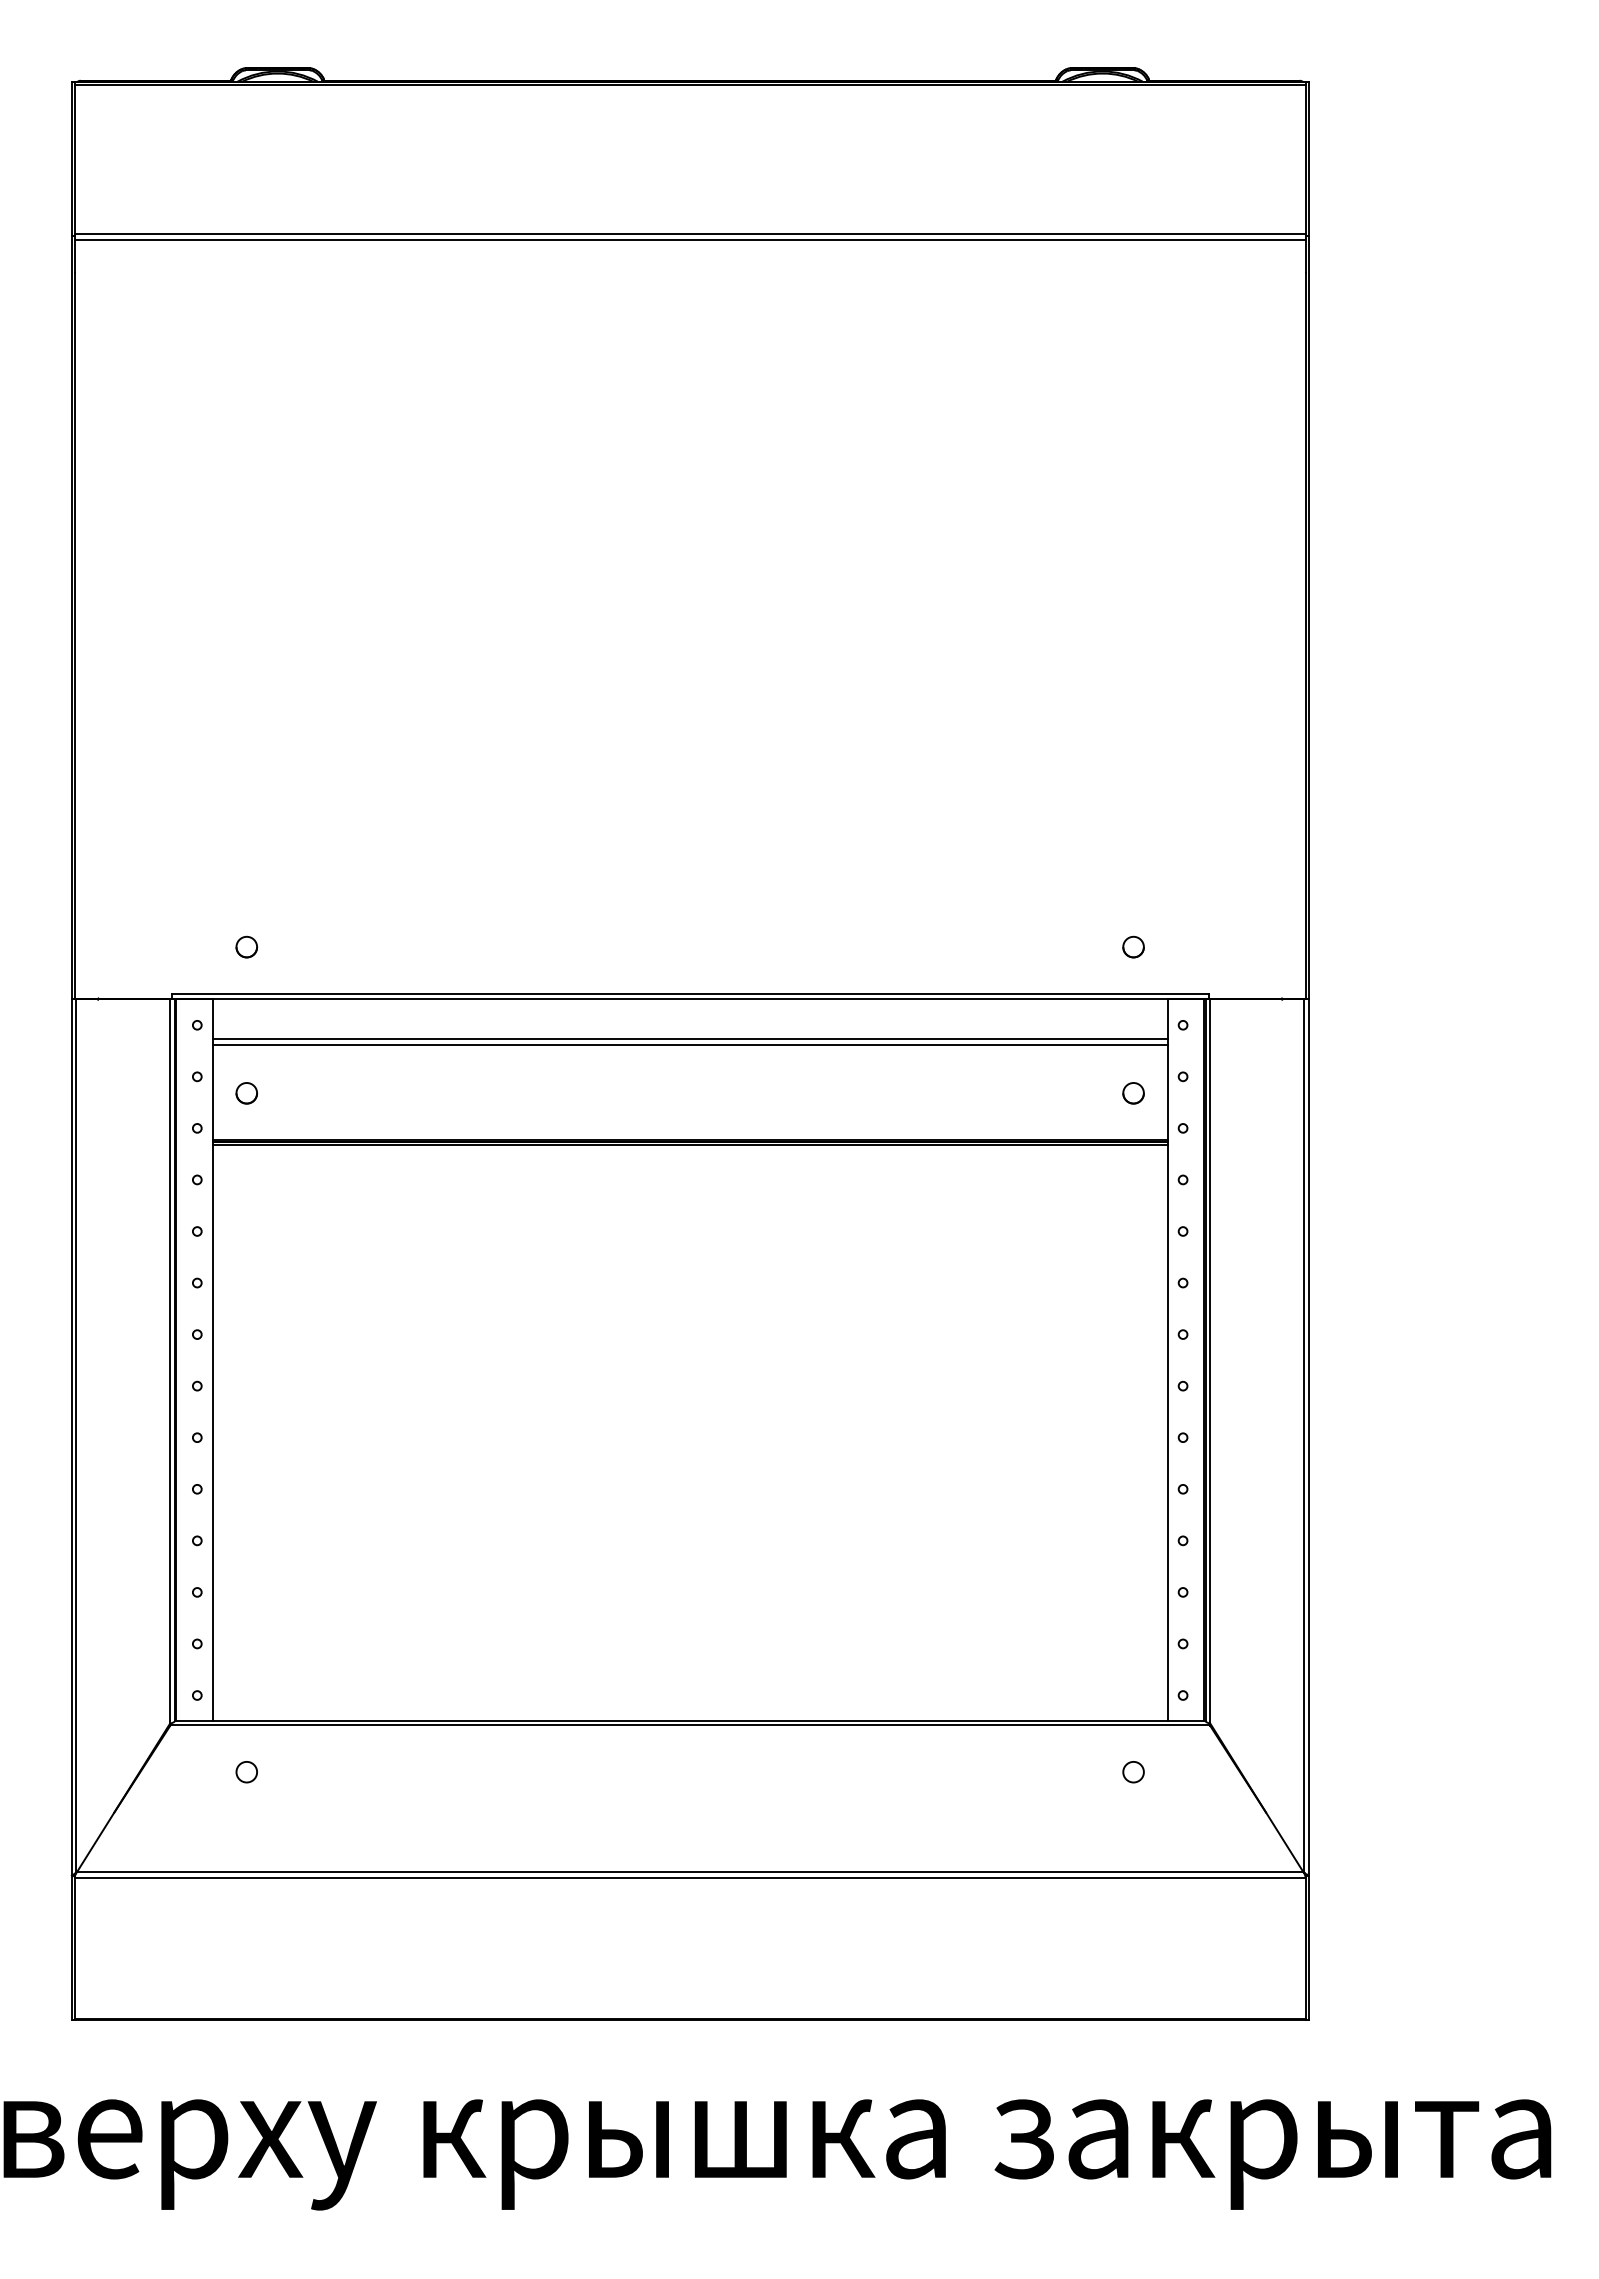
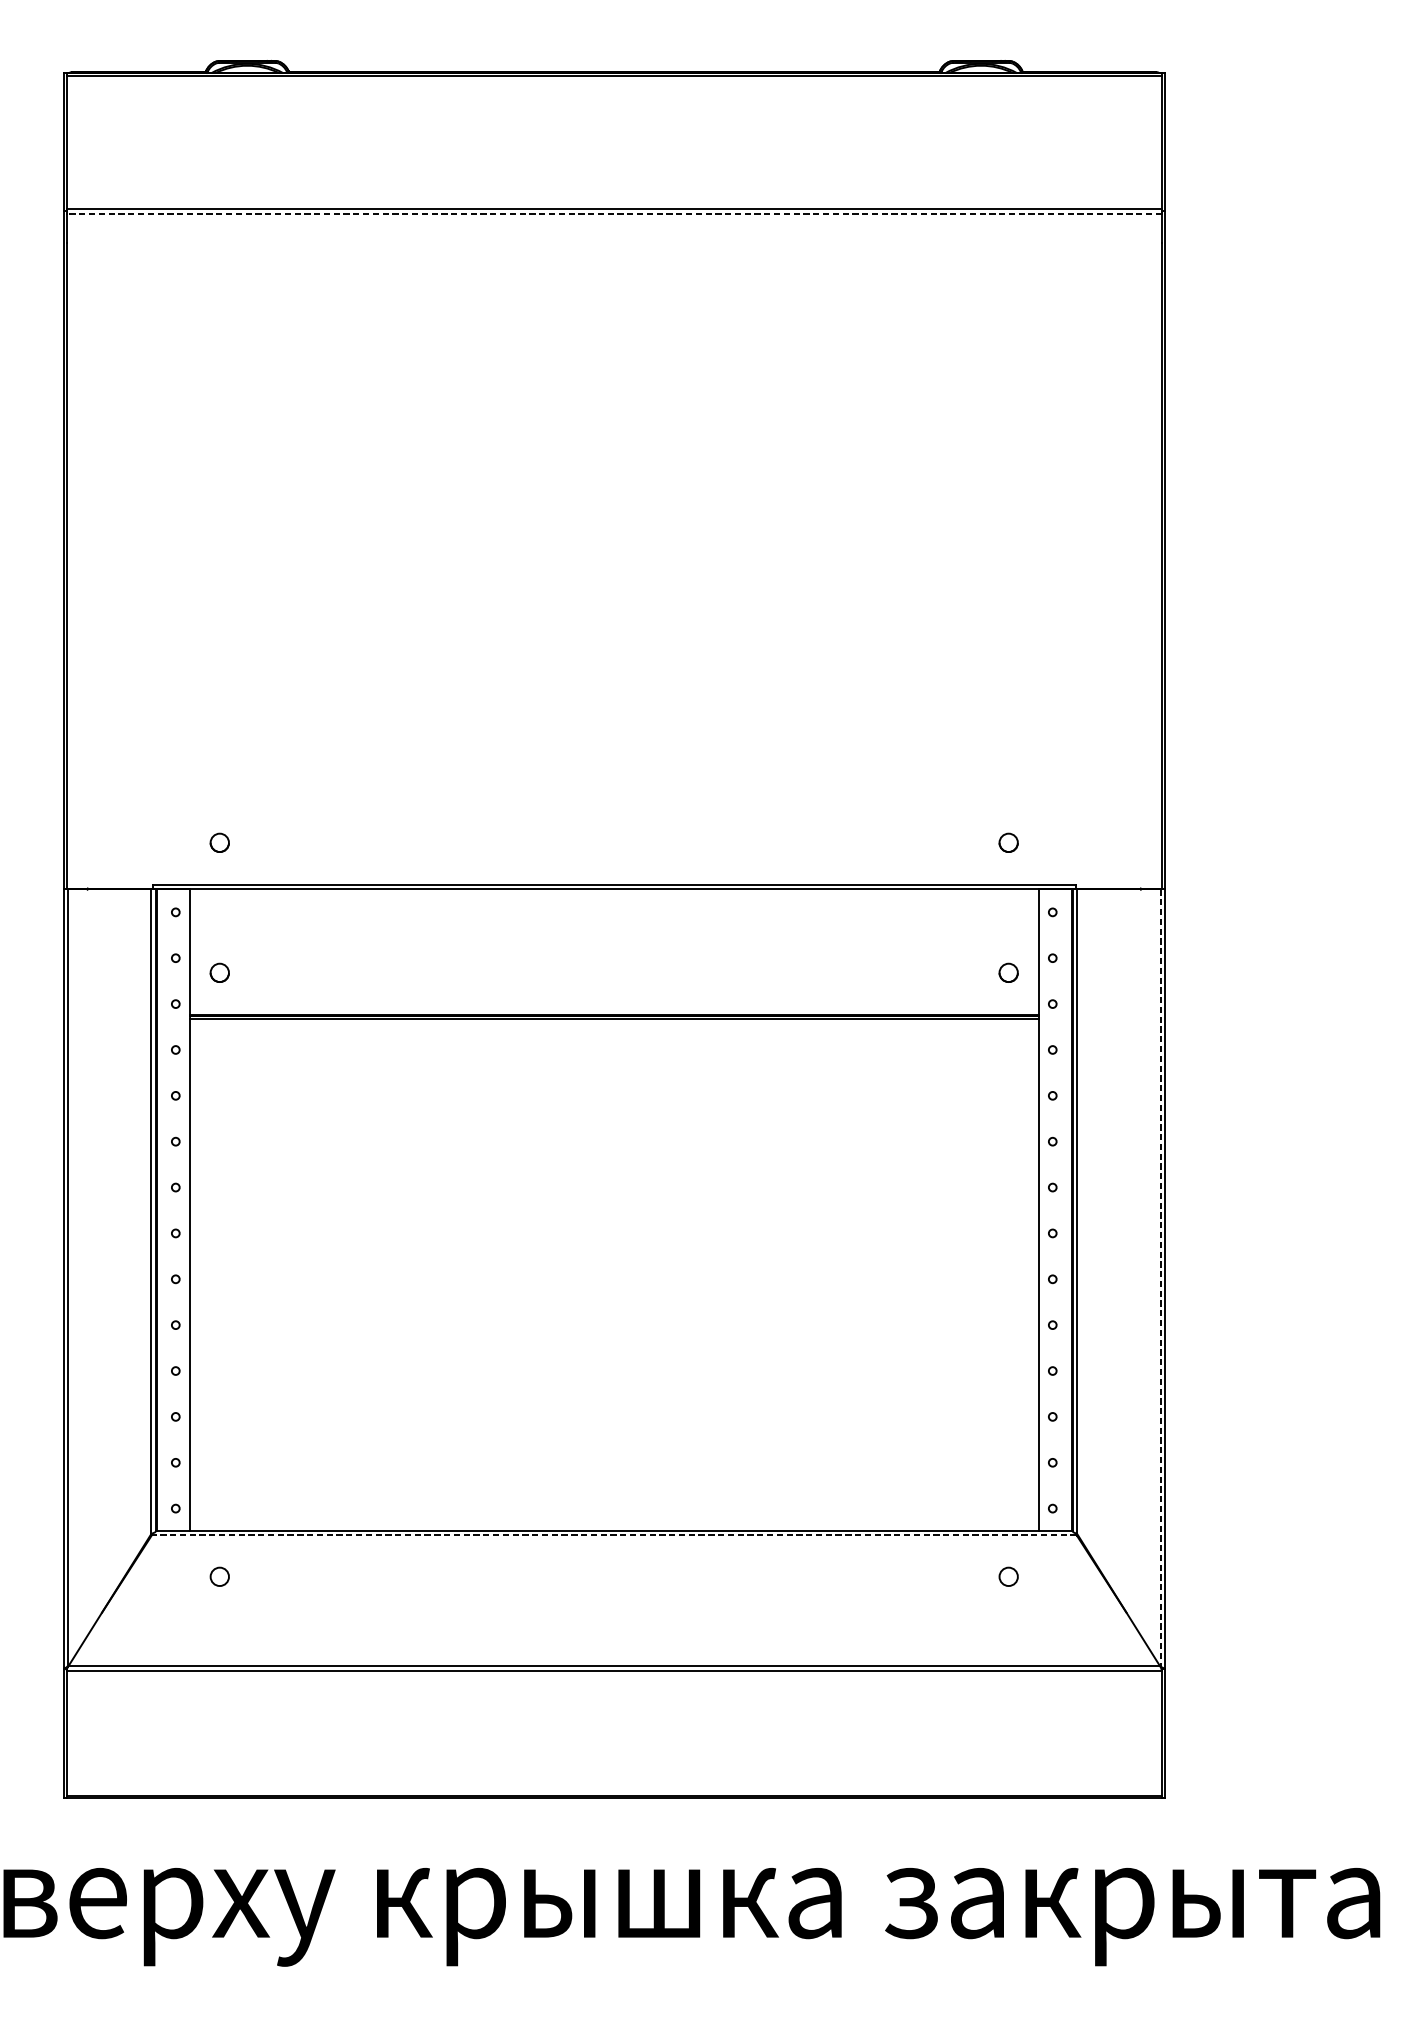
line: (690, 239) -> (614, 213), solid -> dashed
line: (689, 1038) -> (613, 924), removed
line: (689, 1044) -> (613, 929), removed
line: (1304, 1436) -> (1160, 1278), solid -> dashed
line: (690, 1725) -> (614, 1535), solid -> dashed

